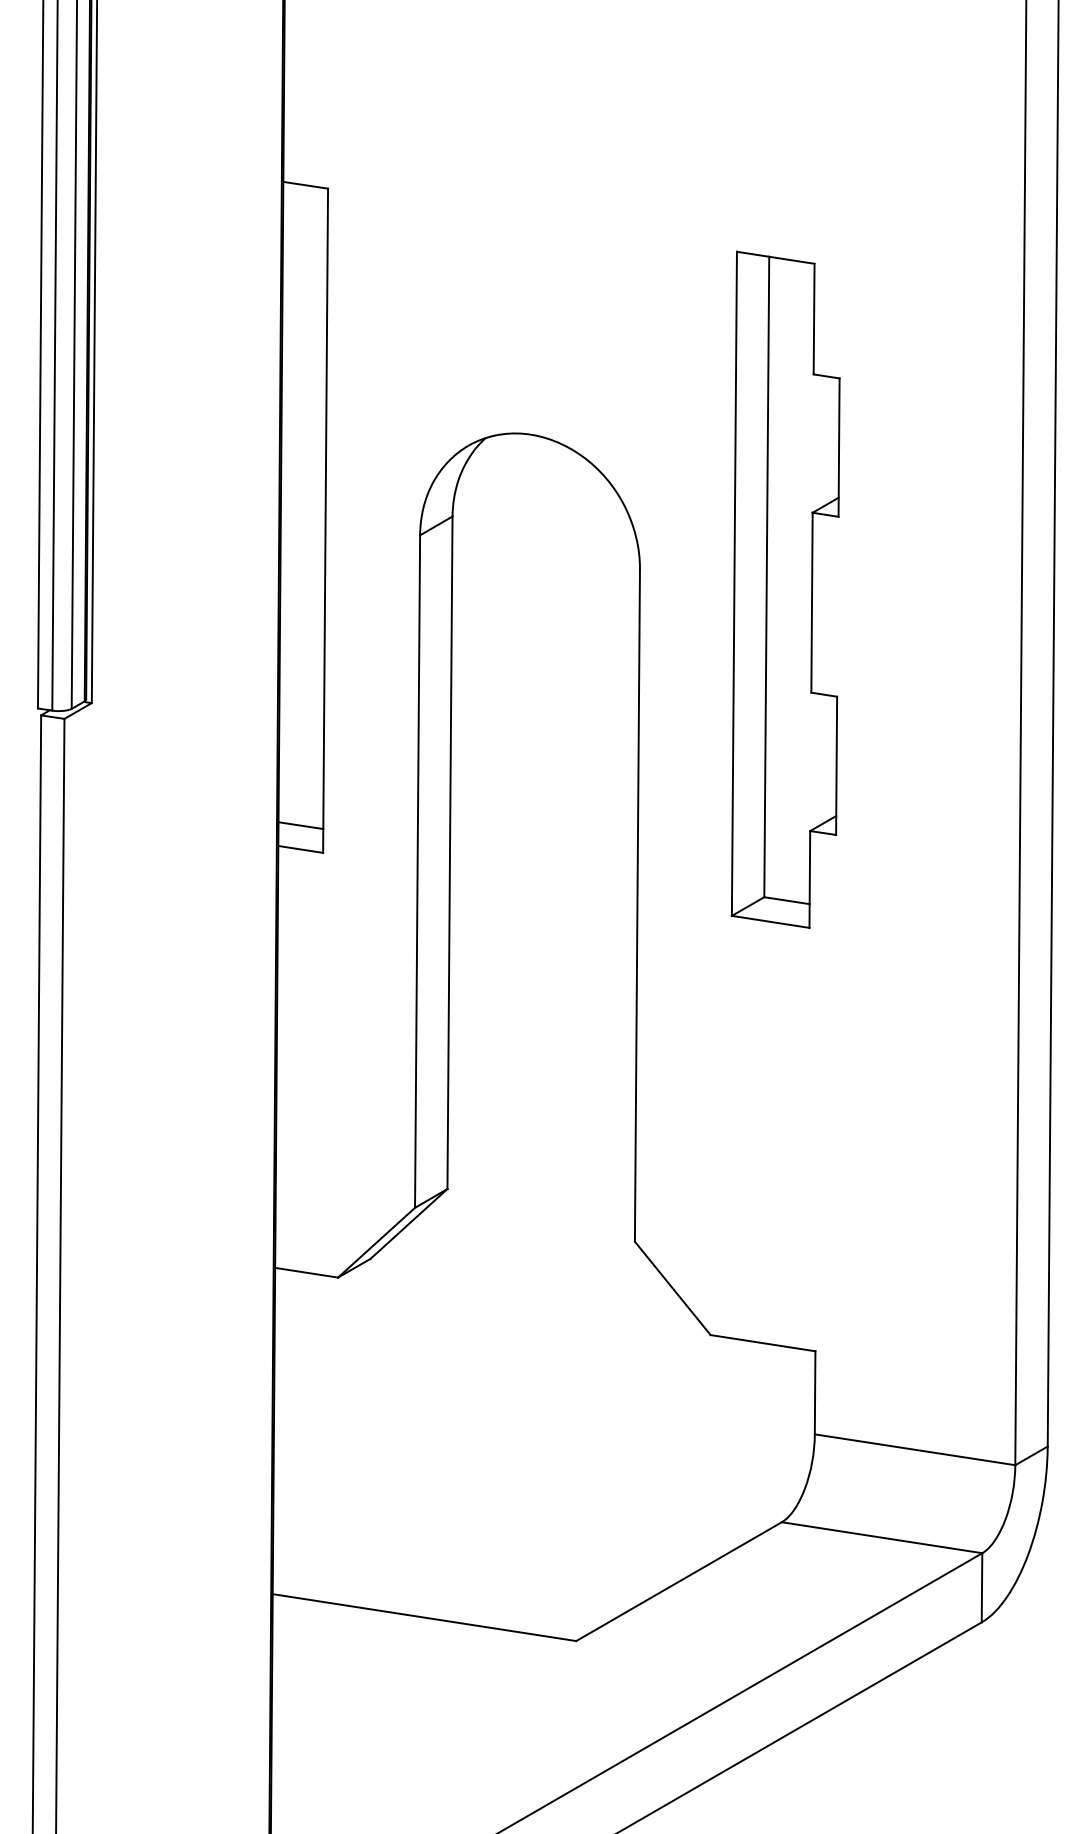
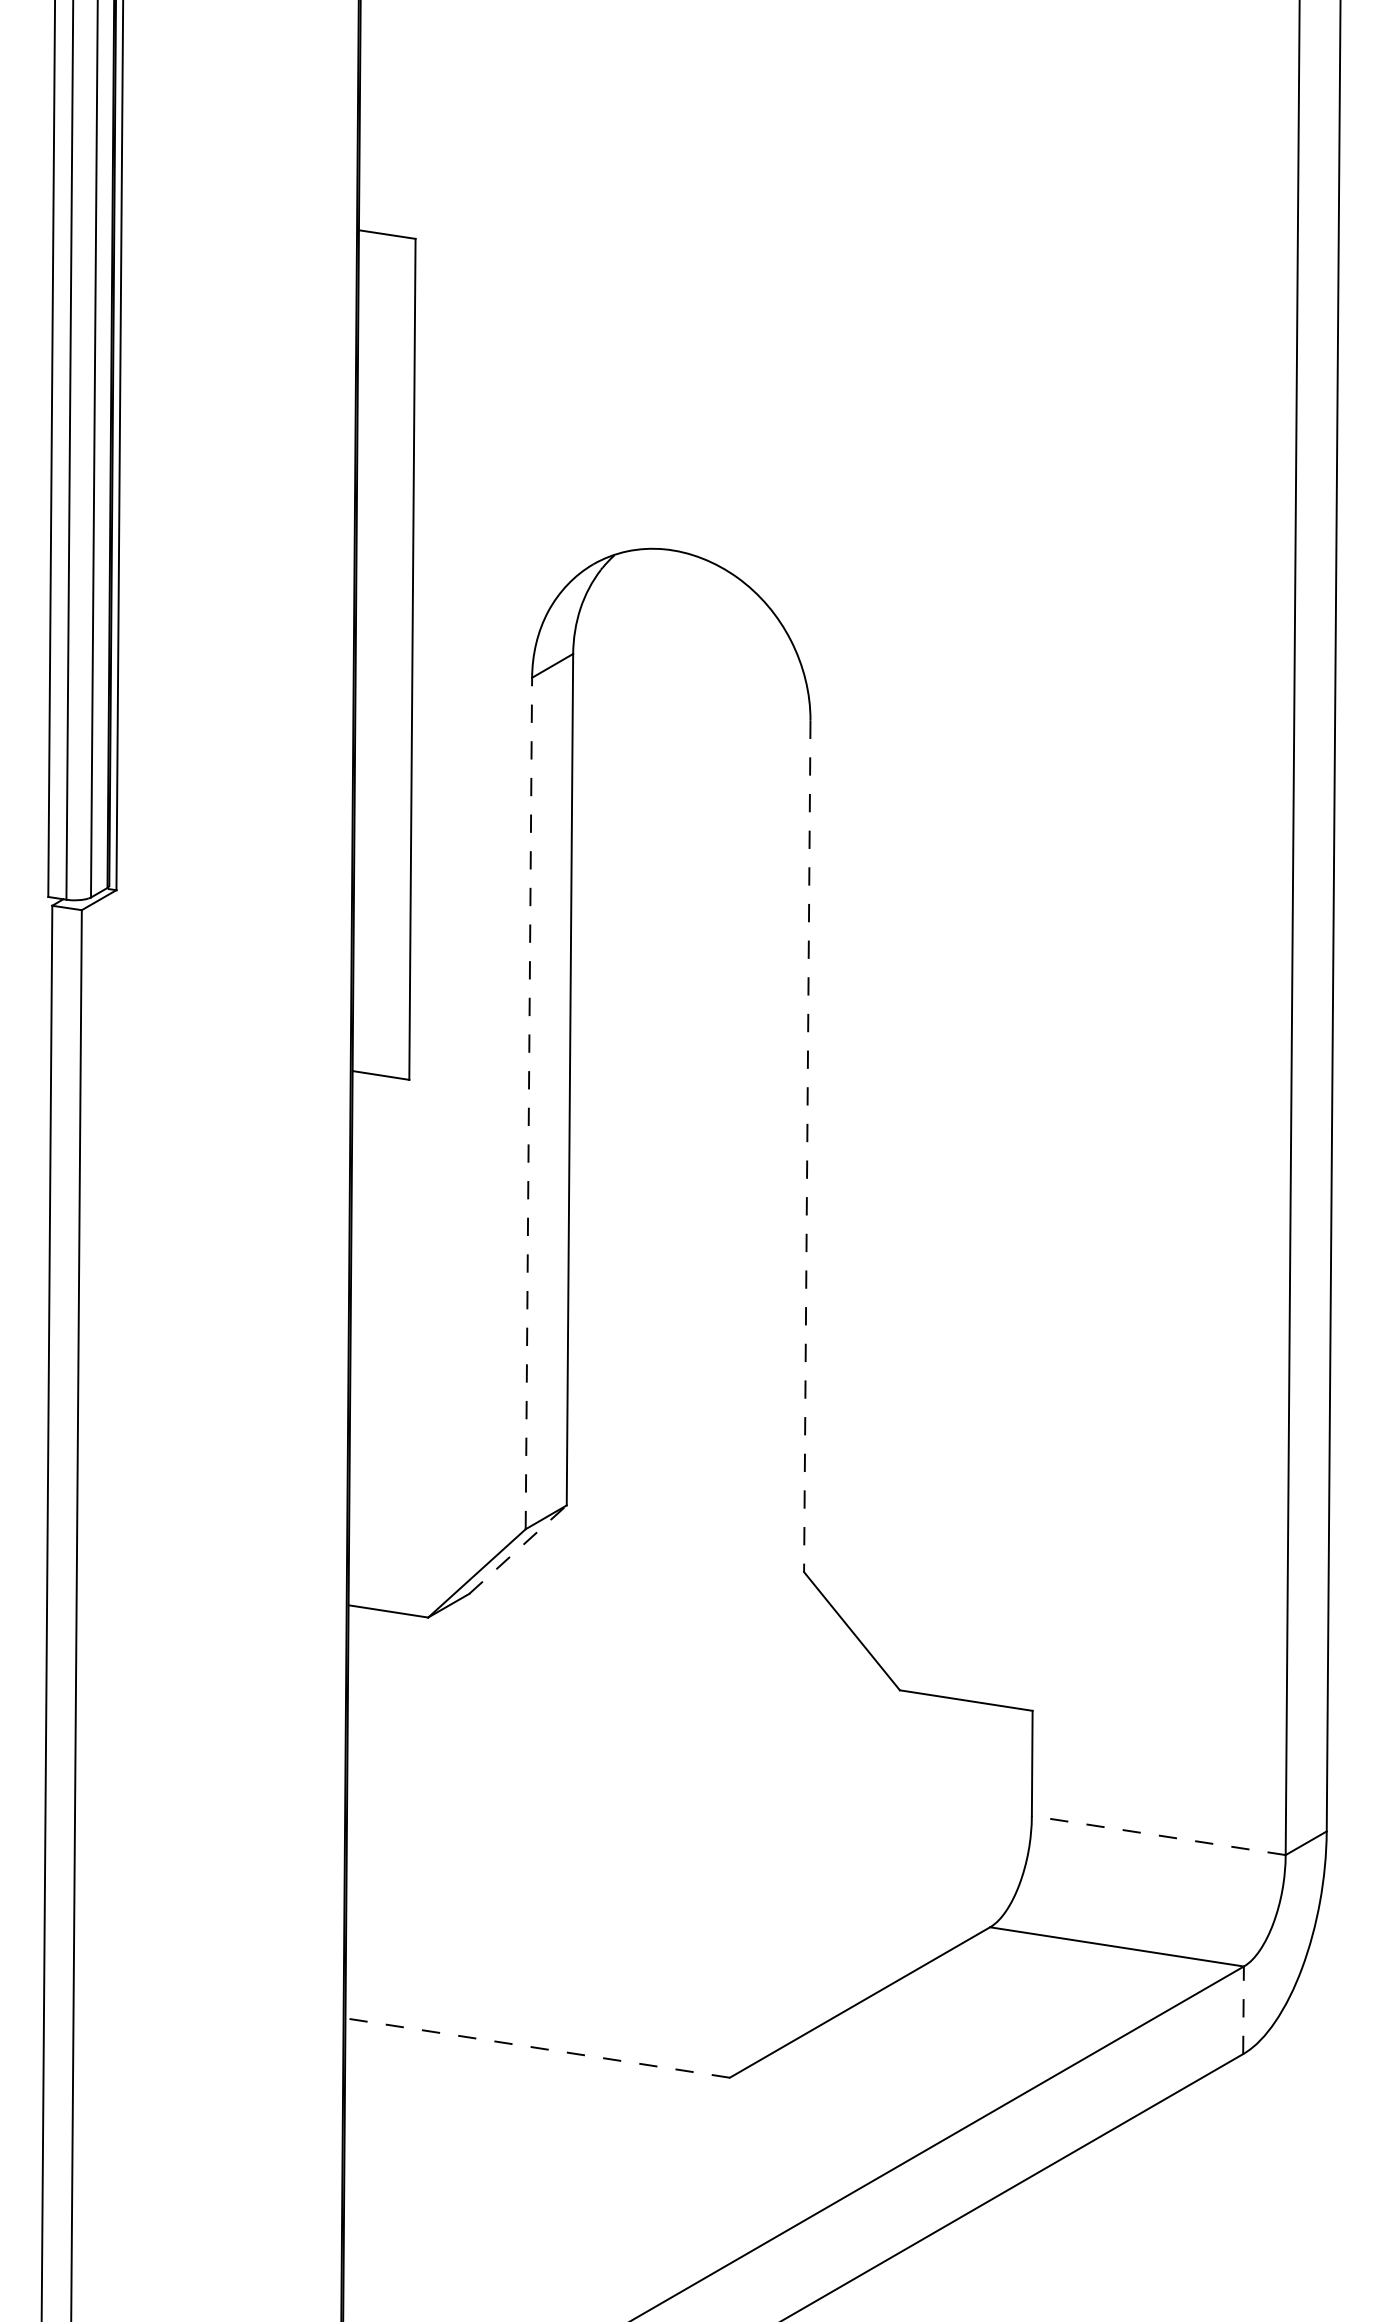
part: (785, 589) -> (994, 746), removed
line: (300, 825) -> (380, 1045), removed
line: (417, 871) -> (528, 1103), solid -> dashed
line: (637, 905) -> (807, 1146), solid -> dashed
line: (409, 1223) -> (518, 1549), solid -> dashed
line: (914, 1449) -> (1158, 1835), solid -> dashed
line: (982, 1587) -> (1244, 2009), solid -> dashed
line: (424, 1617) -> (537, 2047), solid -> dashed

